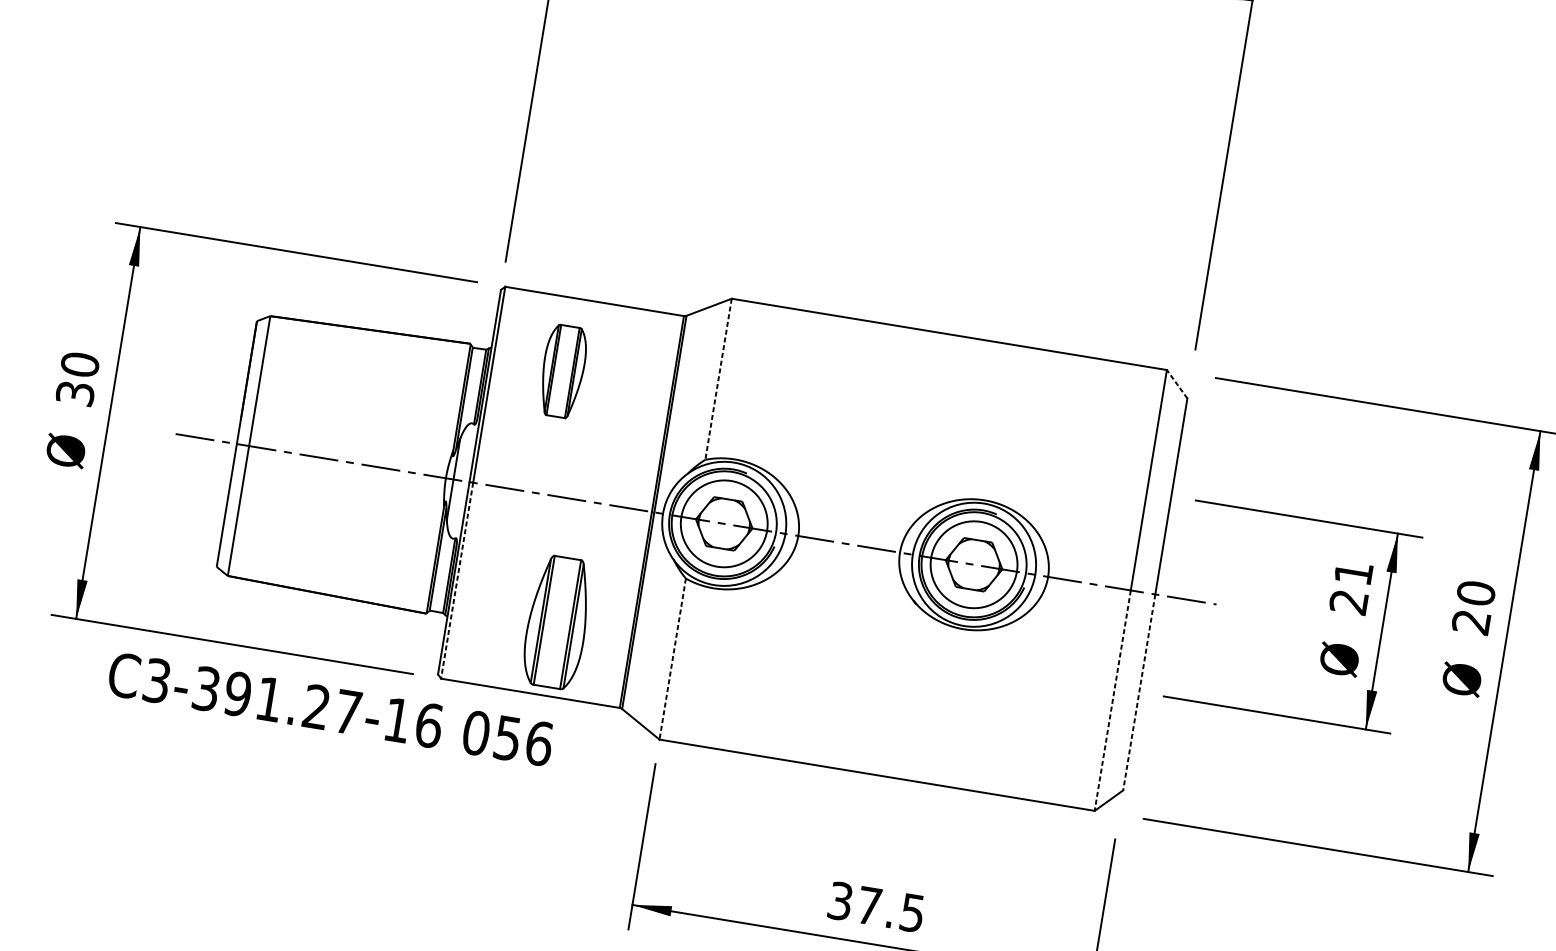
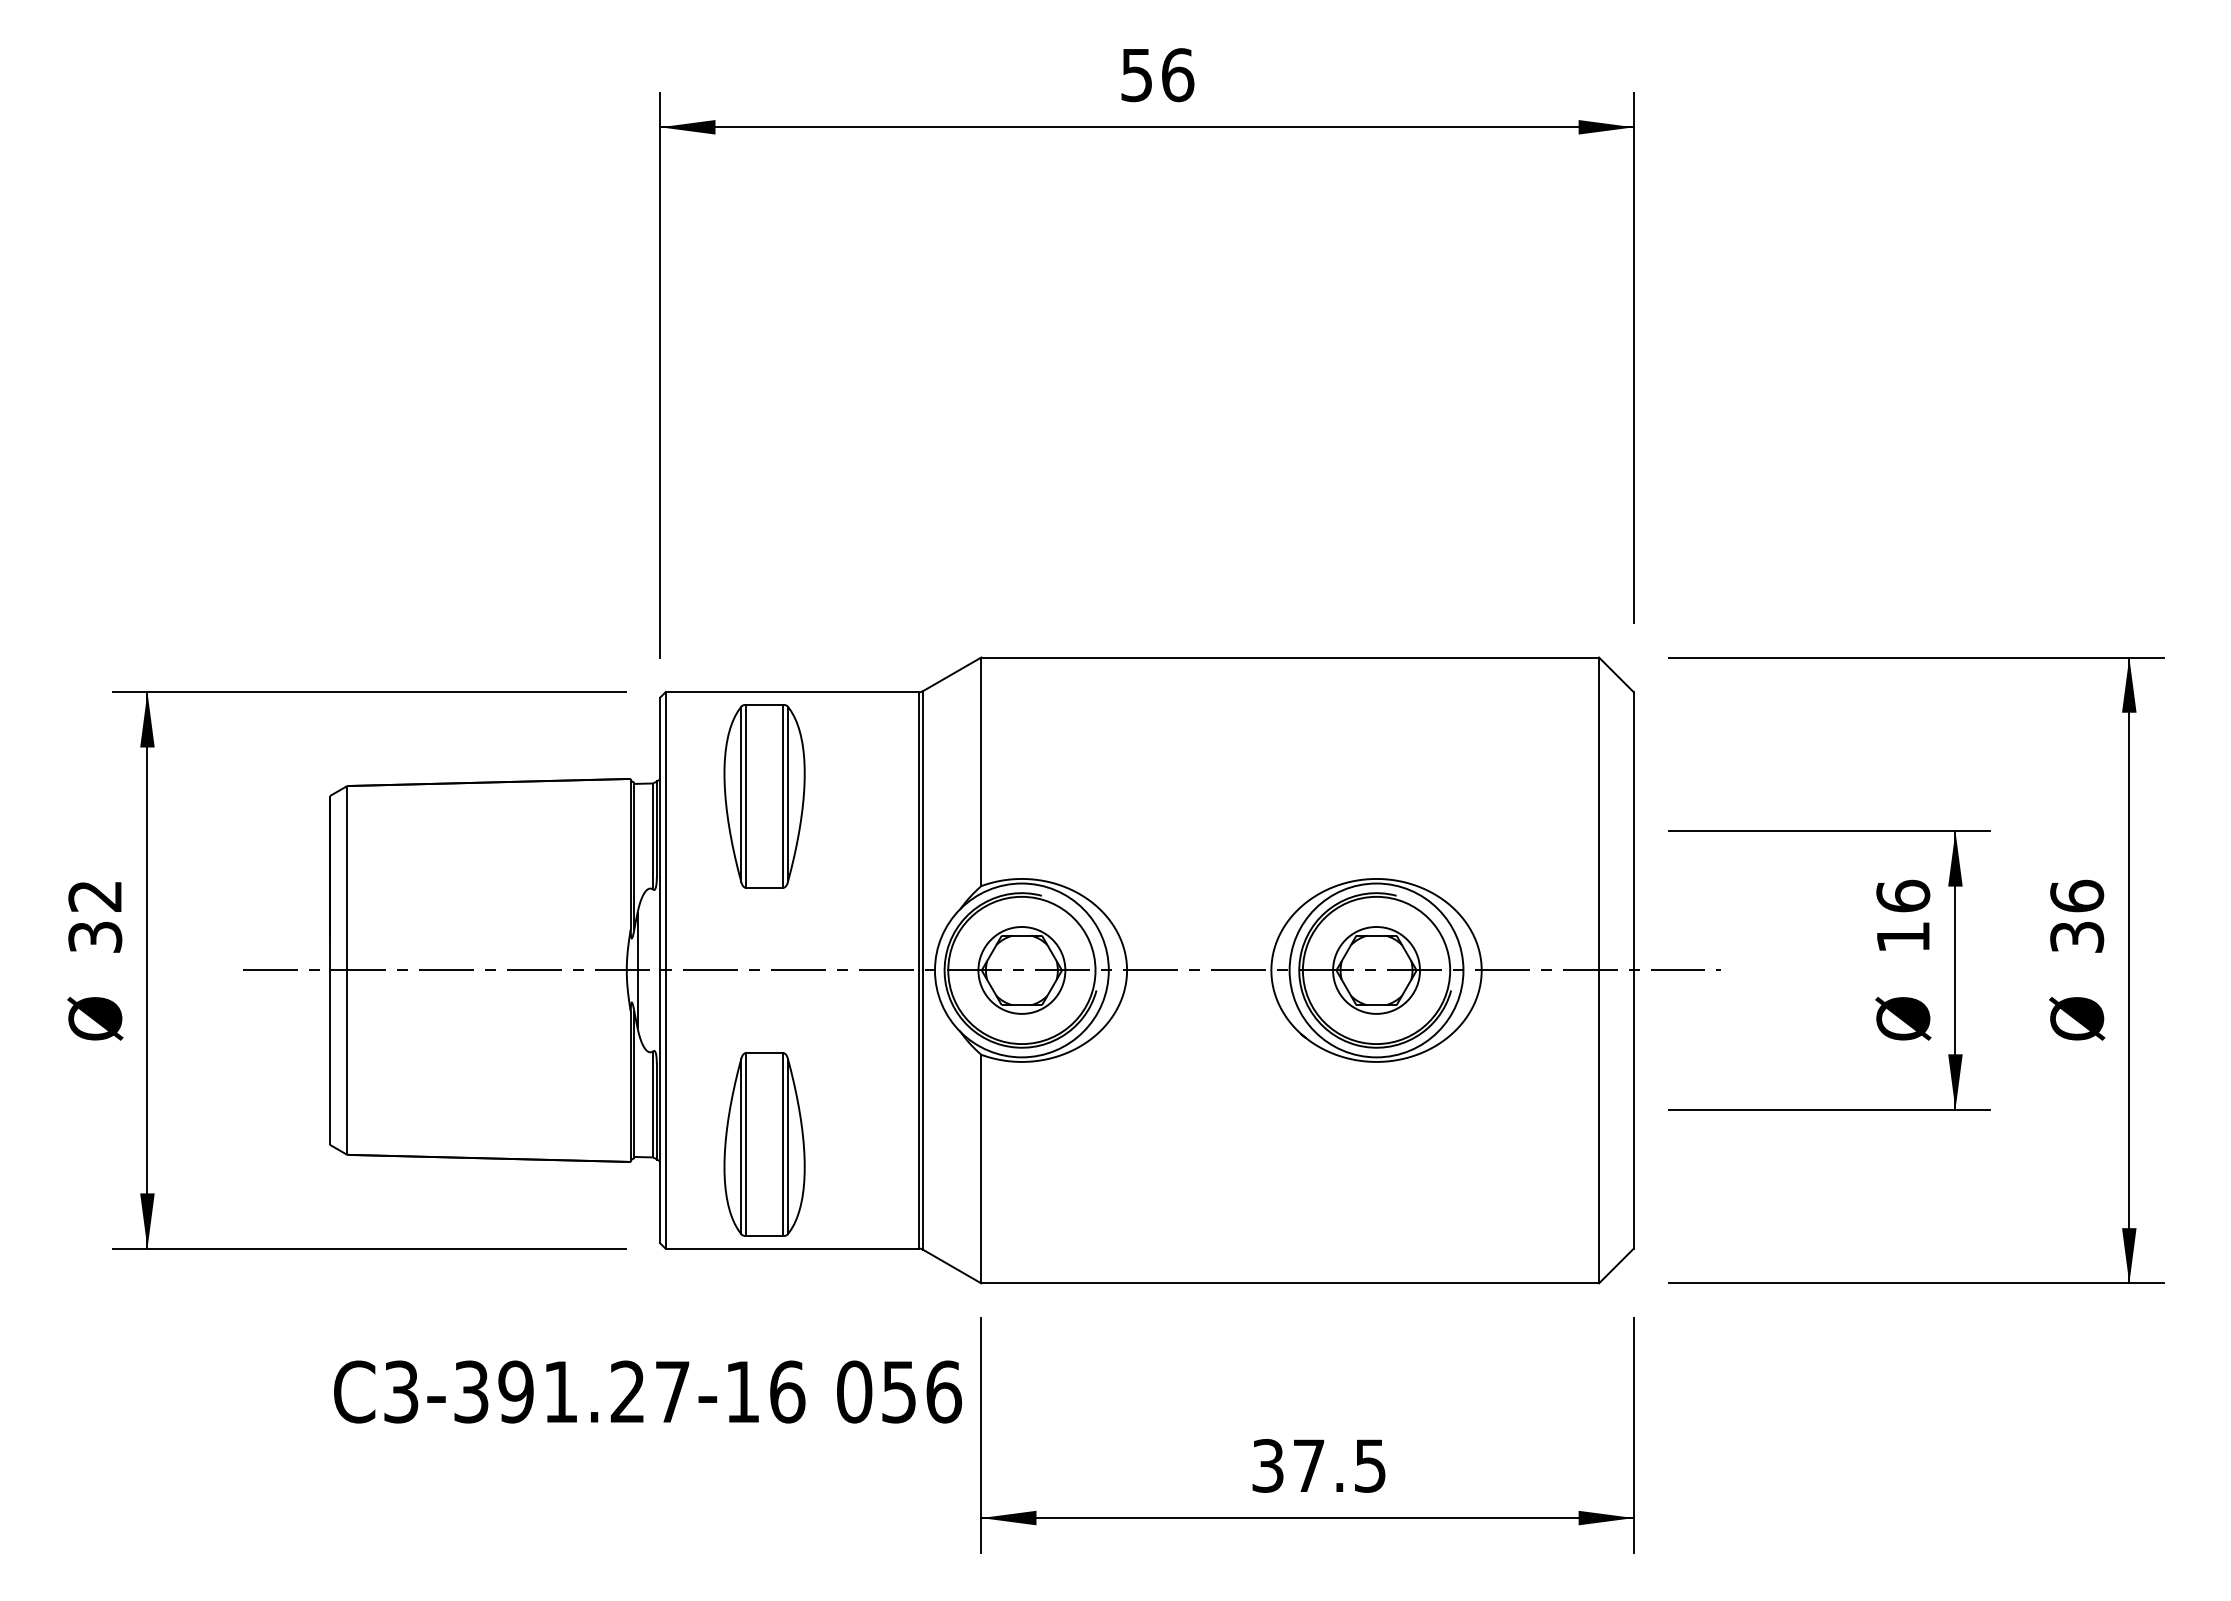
text: (80, 364) -> (95, 896), 30 -> 32
part: (562, 371) -> (764, 796), size x1.43
line: (718, 379) -> (981, 772), dashed -> solid
line: (1177, 383) -> (1616, 674), dashed -> solid
circle: (723, 523) -> (1021, 970), size x0.71
circle: (974, 564) -> (1376, 970), size x0.71
line: (457, 581) -> (665, 1110), dashed -> solid
text: (1351, 586) -> (1903, 915), 21 -> 16
text: (1474, 606) -> (2077, 915), 20 -> 36
part: (557, 622) -> (764, 1144), moved
line: (672, 659) -> (981, 1169), dashed -> solid
line: (1138, 693) -> (1633, 1110), dashed -> solid
line: (1113, 701) -> (1599, 1127), dashed -> solid
text: (330, 708) -> (647, 1391), moved

